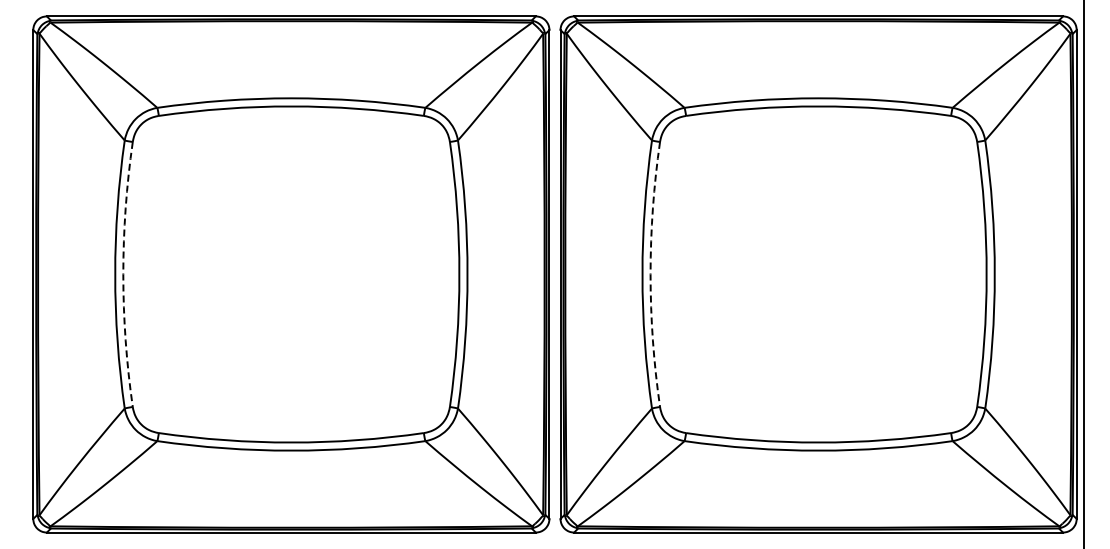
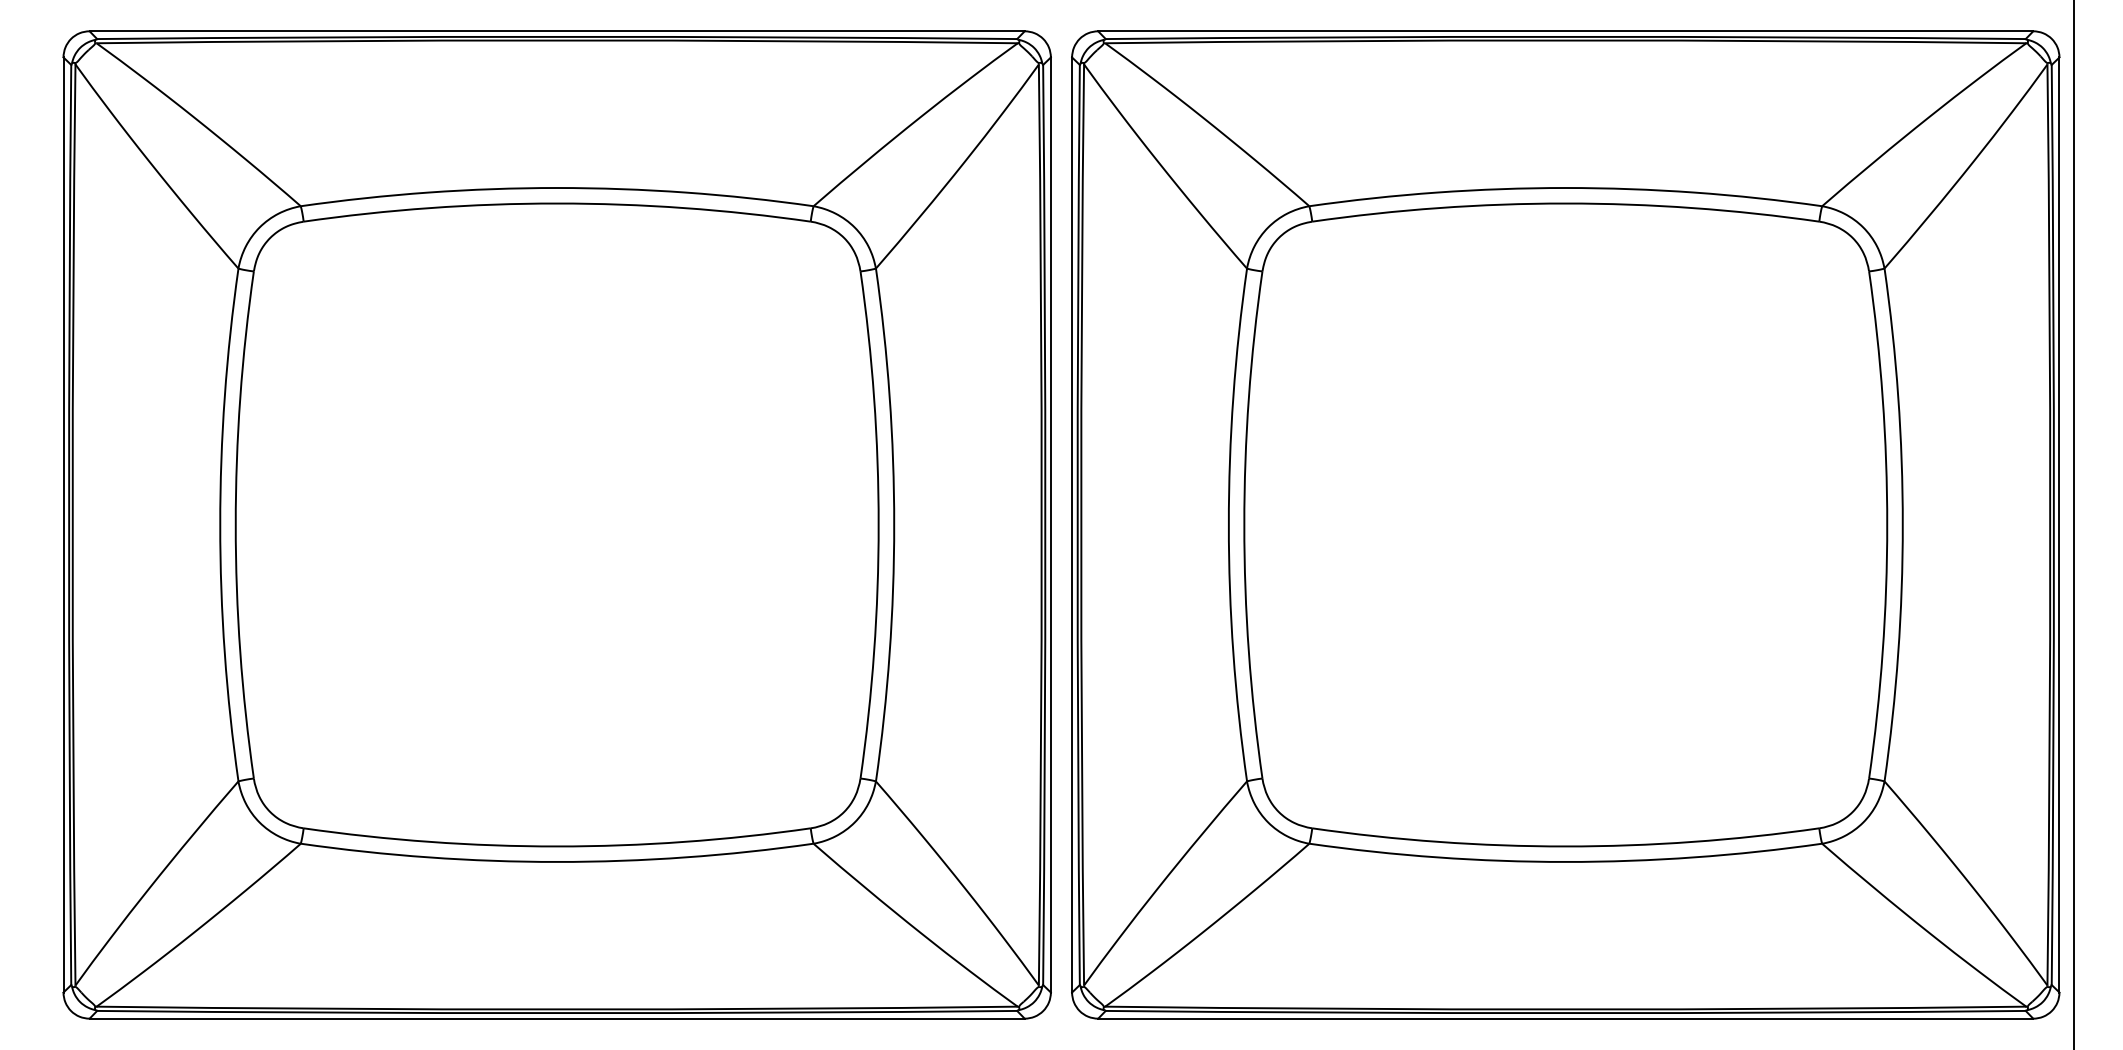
arc: (123, 274) -> (236, 525), dashed -> solid
arc: (650, 274) -> (1244, 525), dashed -> solid

